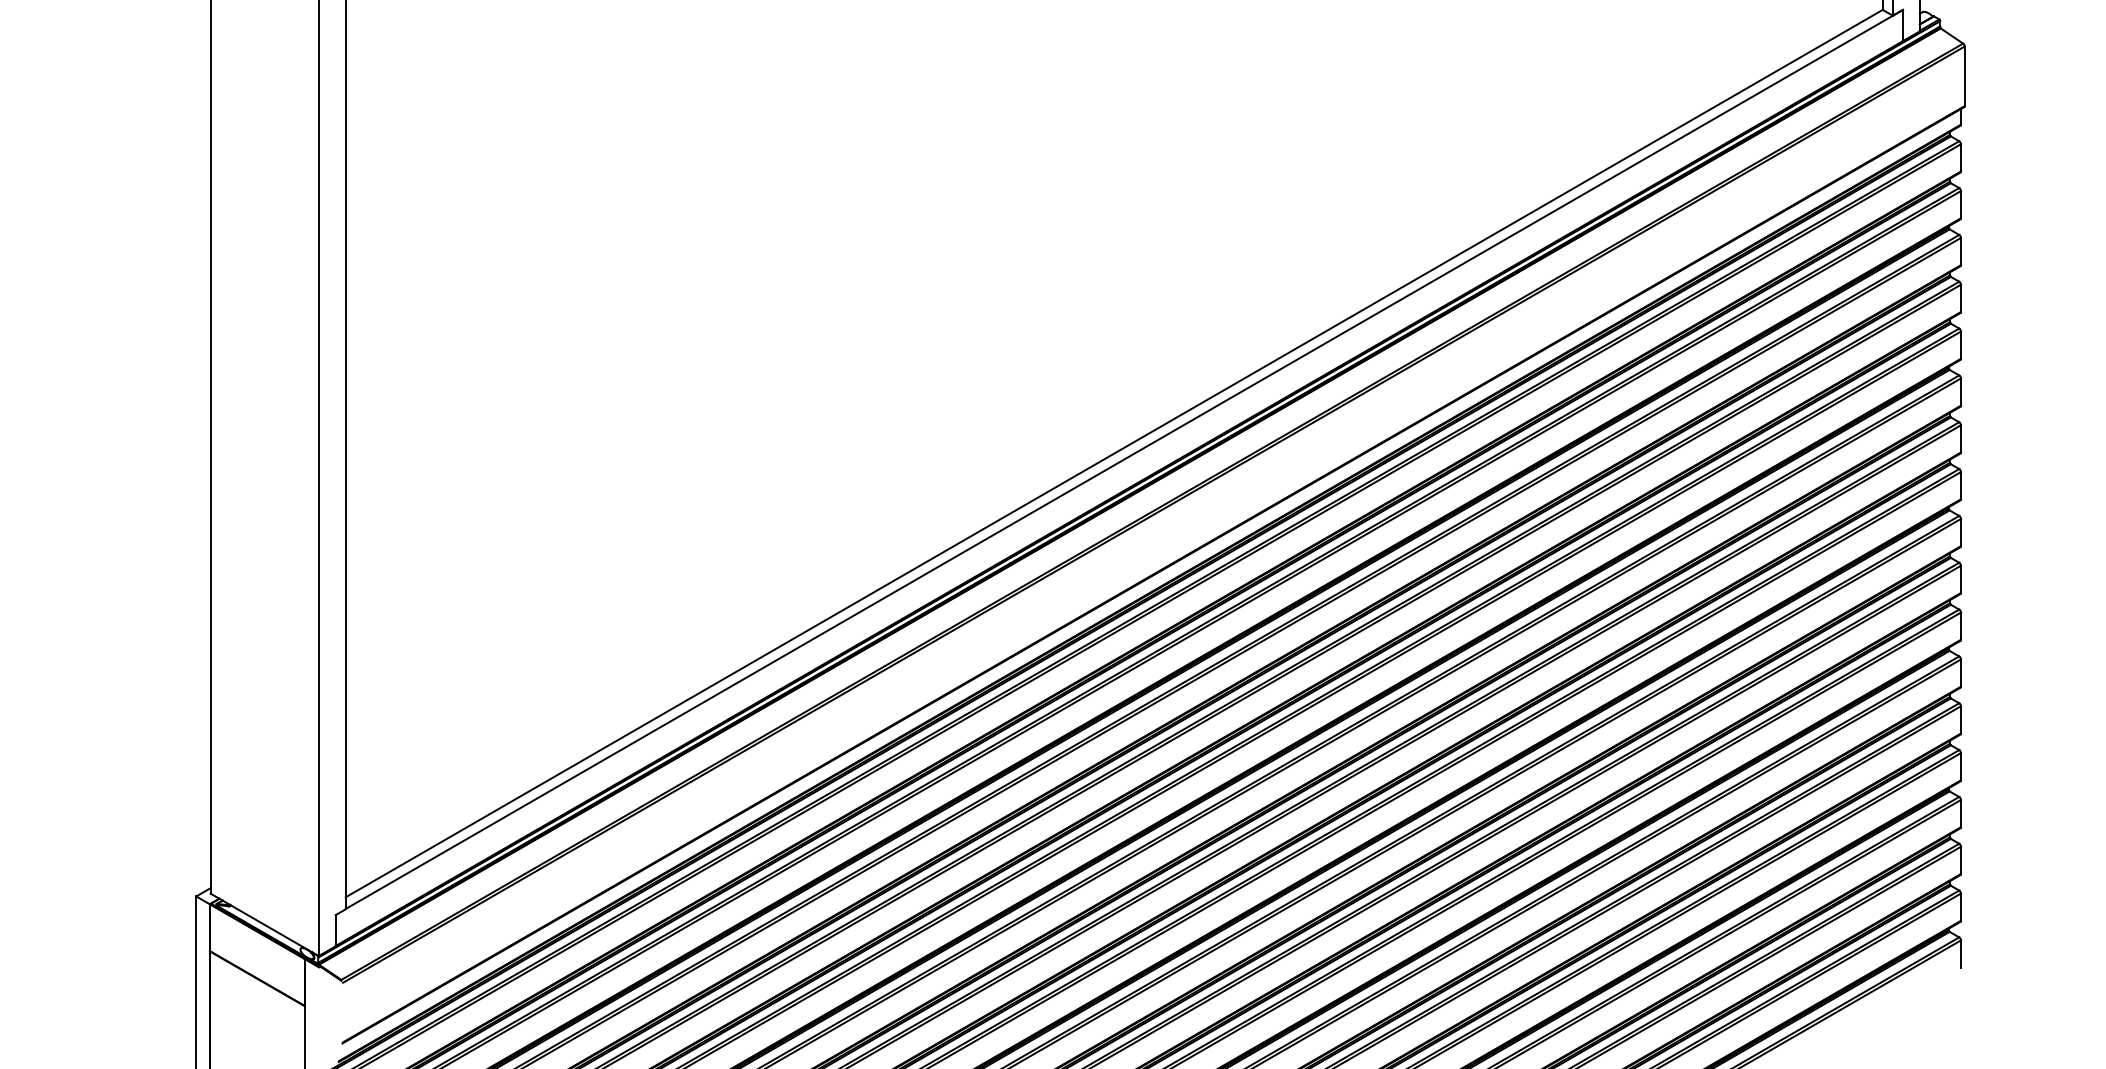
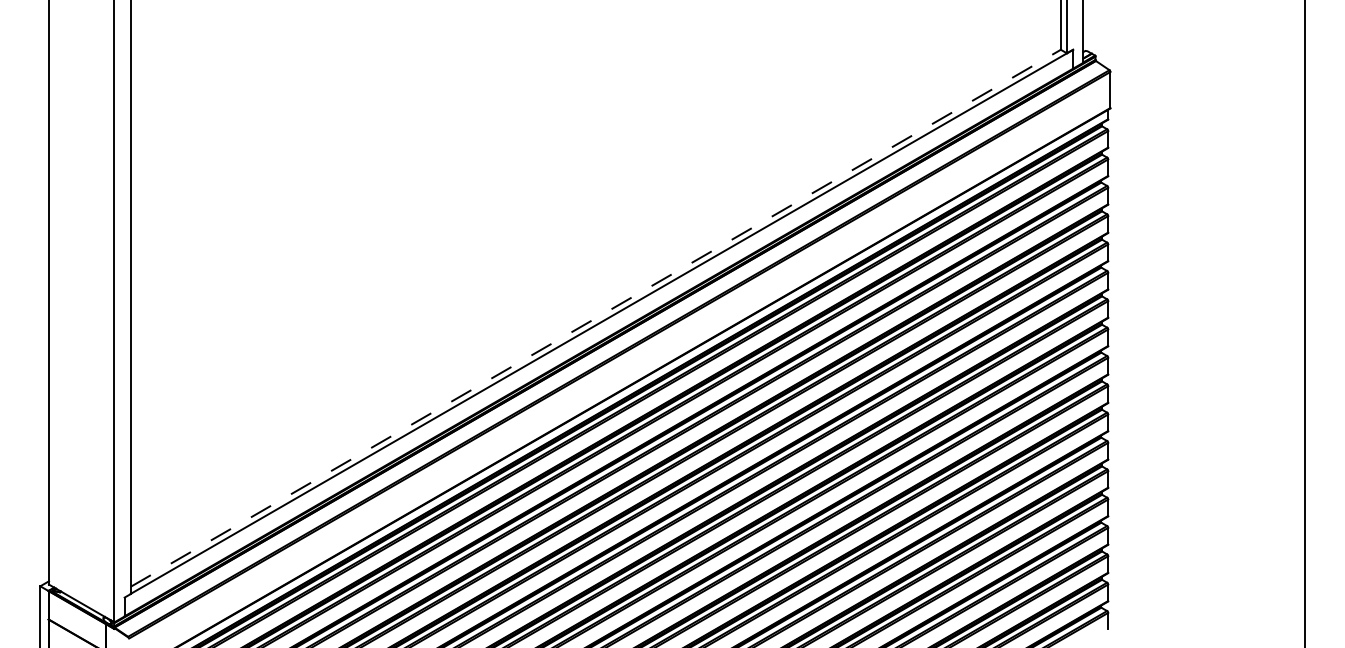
line: (1113, 453) -> (595, 318), solid -> dashed

